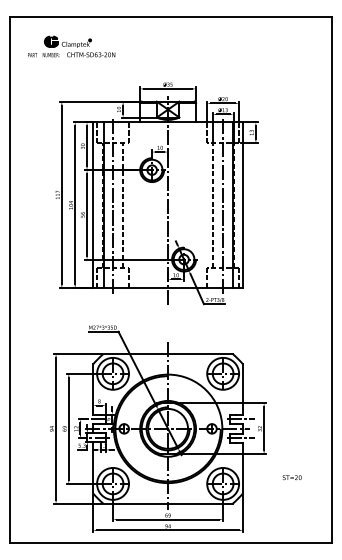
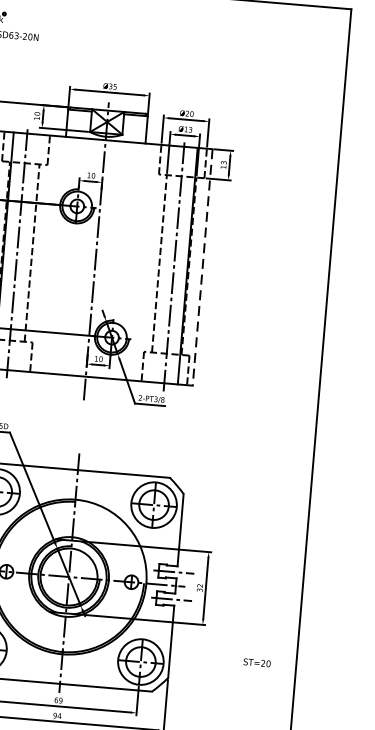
line: (243, 205) -> (203, 267), solid -> dashed
text: (291, 477) -> (256, 662), moved

